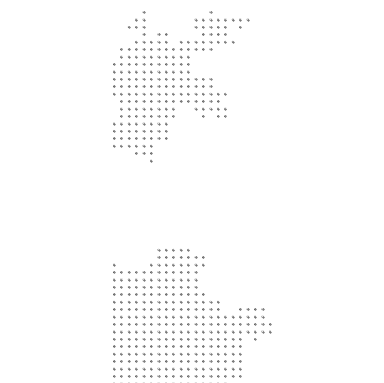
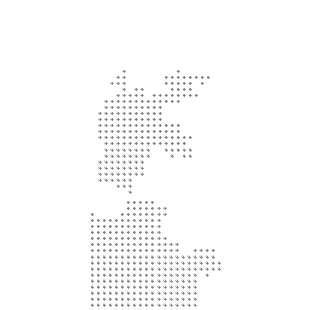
part: (181, 86) -> (154, 131), moved

